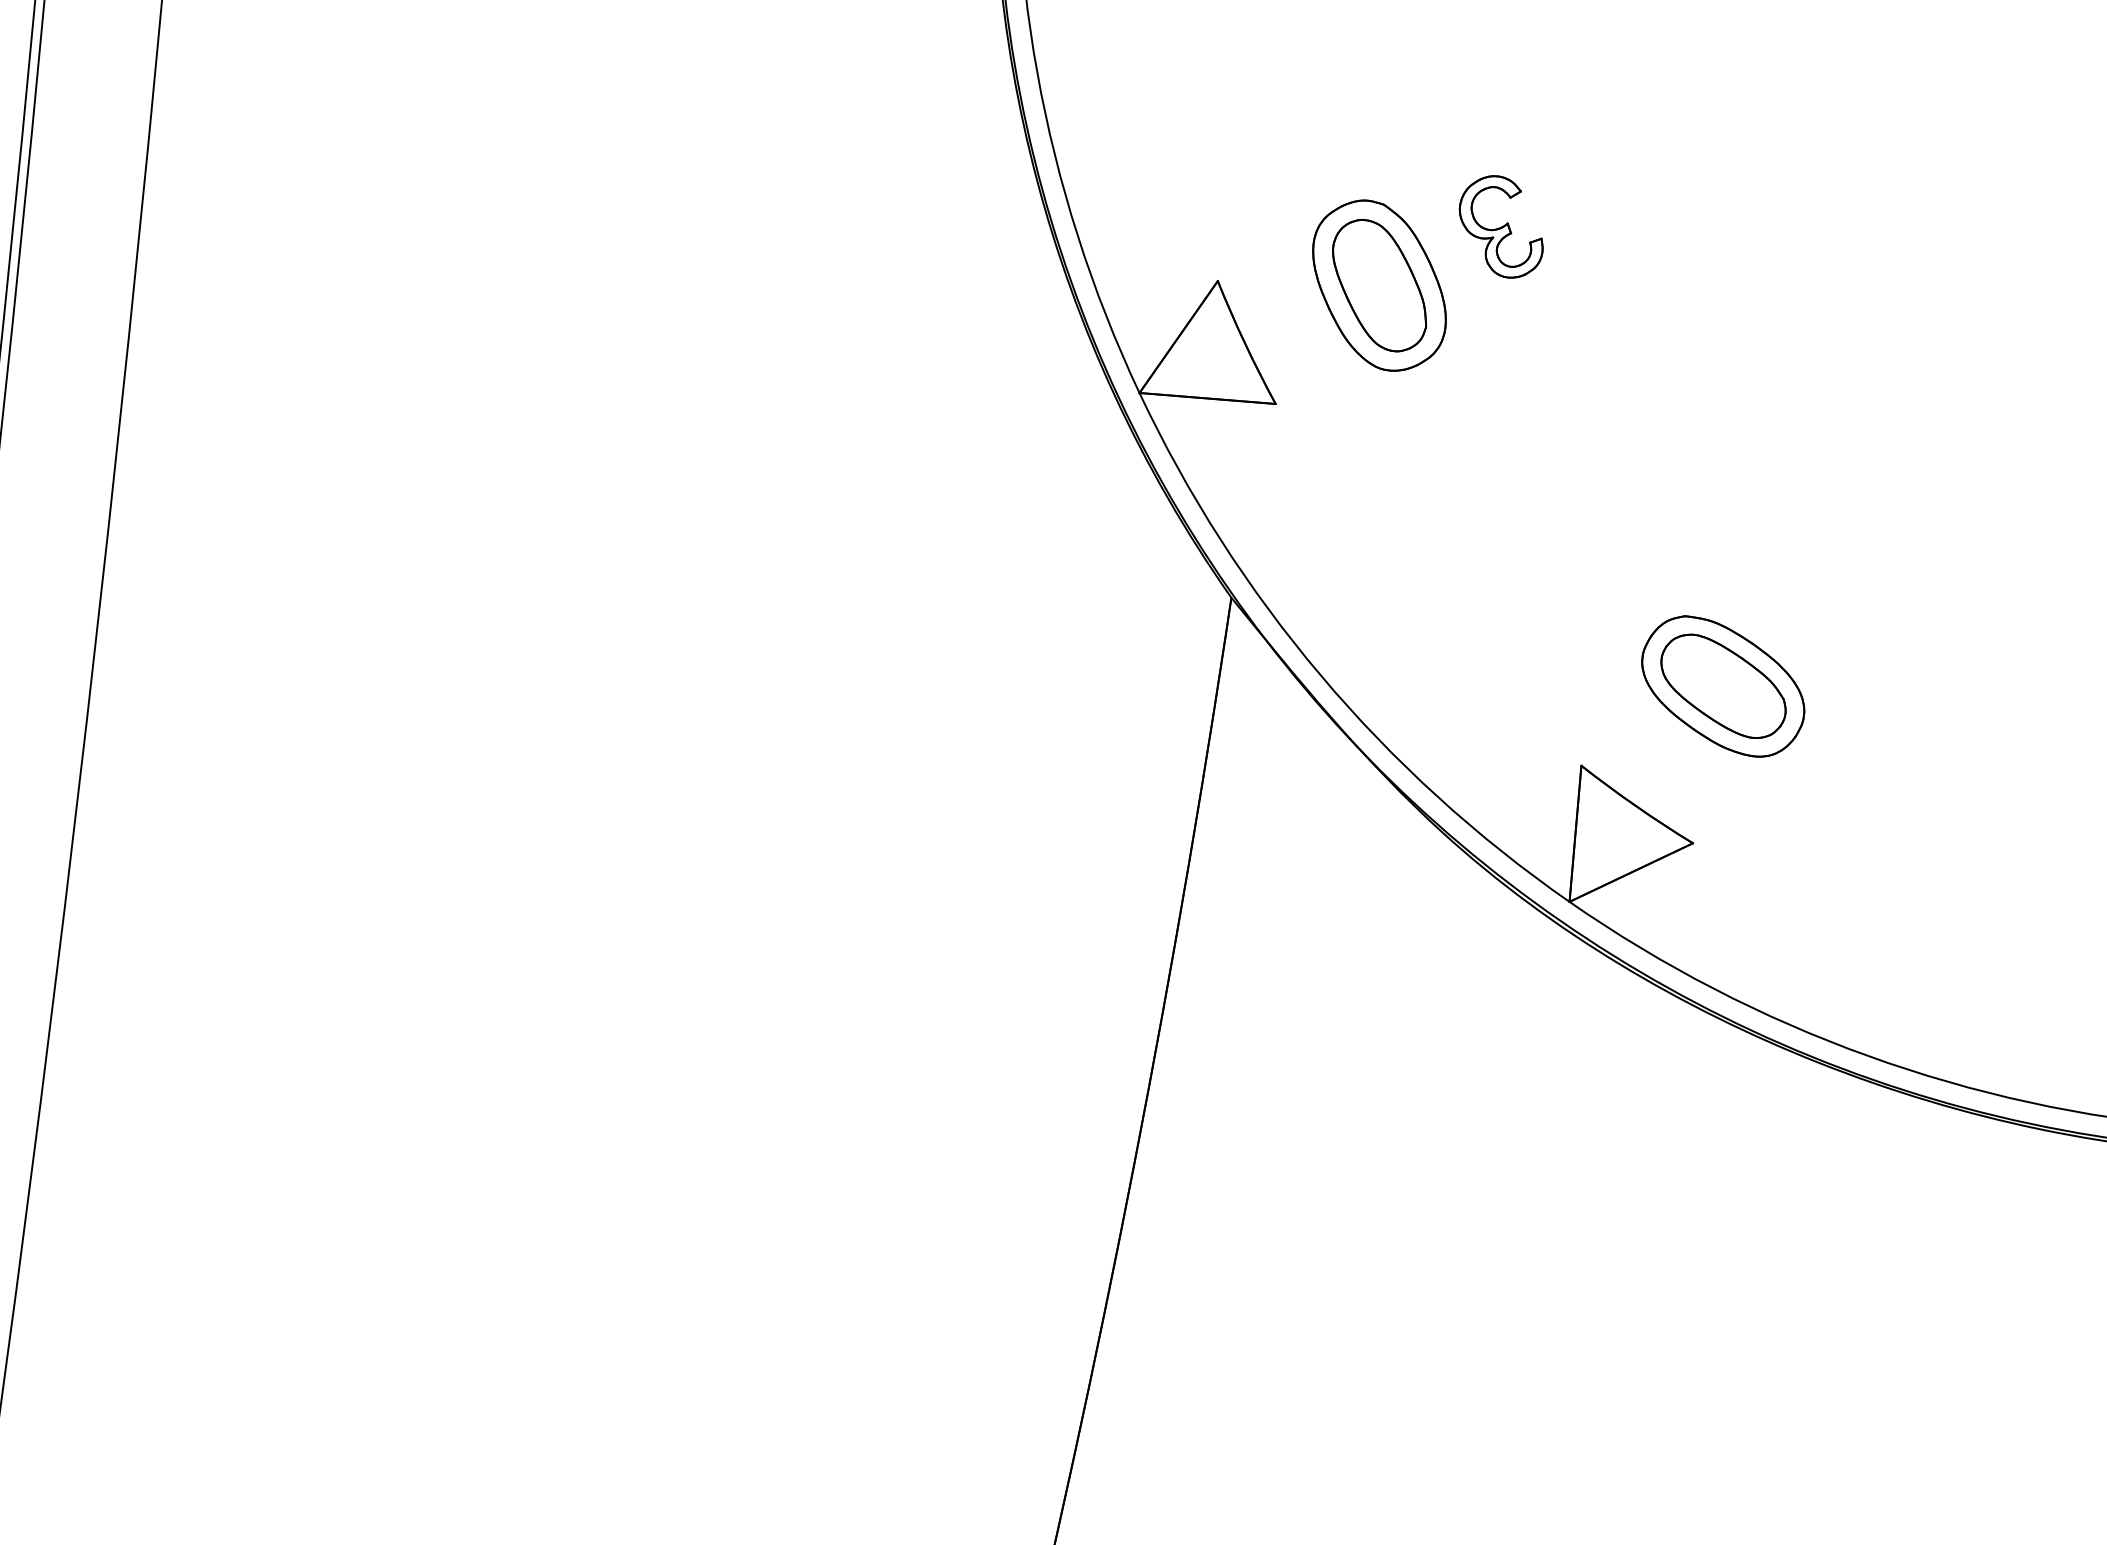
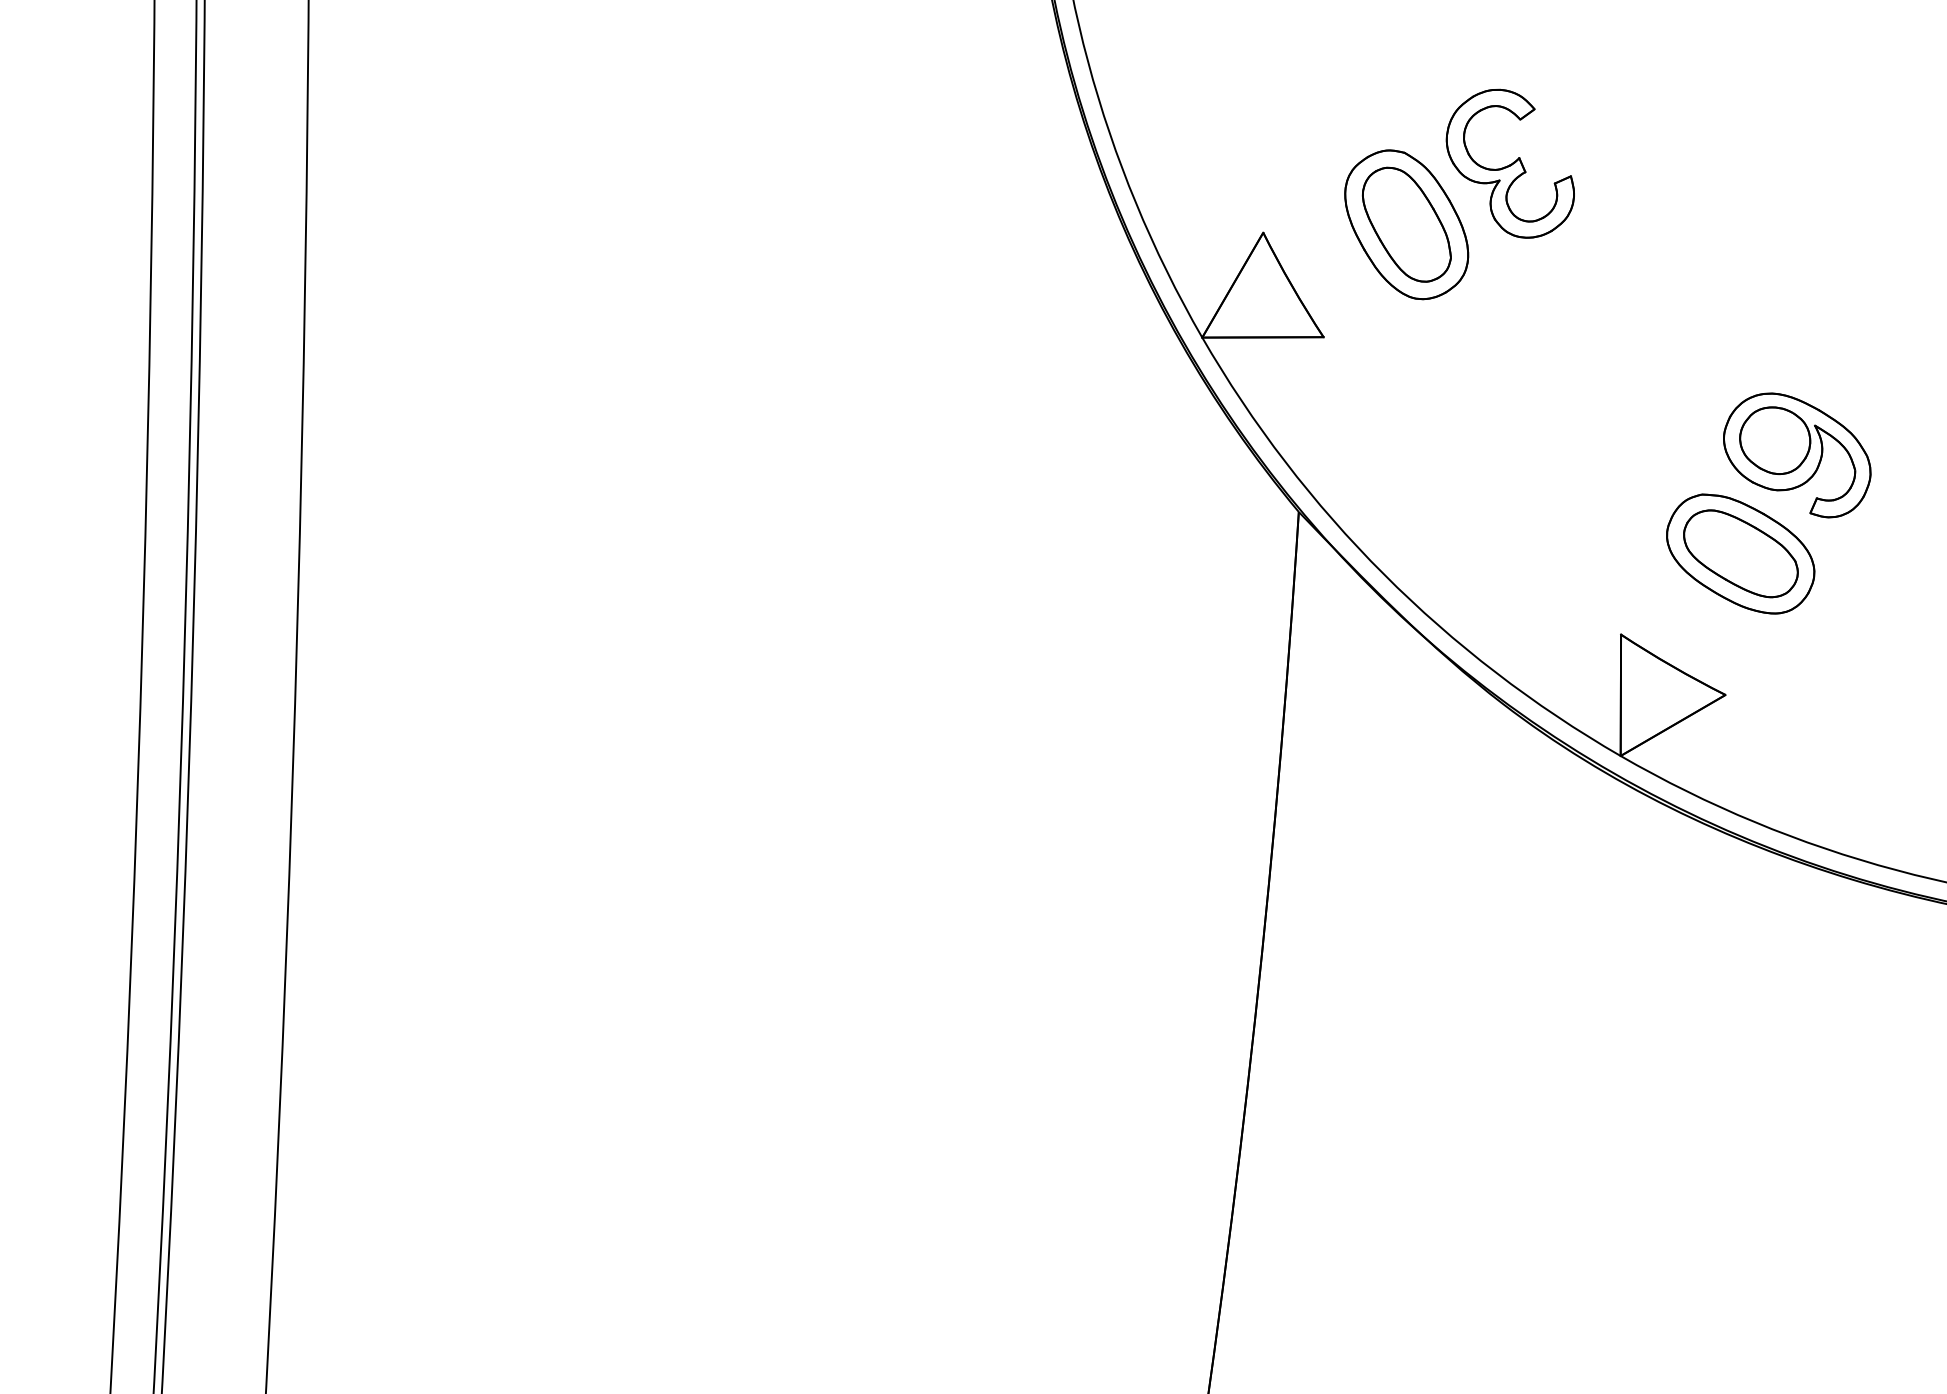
part: (1500, 226) -> (1509, 163), size x1.67
part: (1796, 581) -> (1797, 455), added

